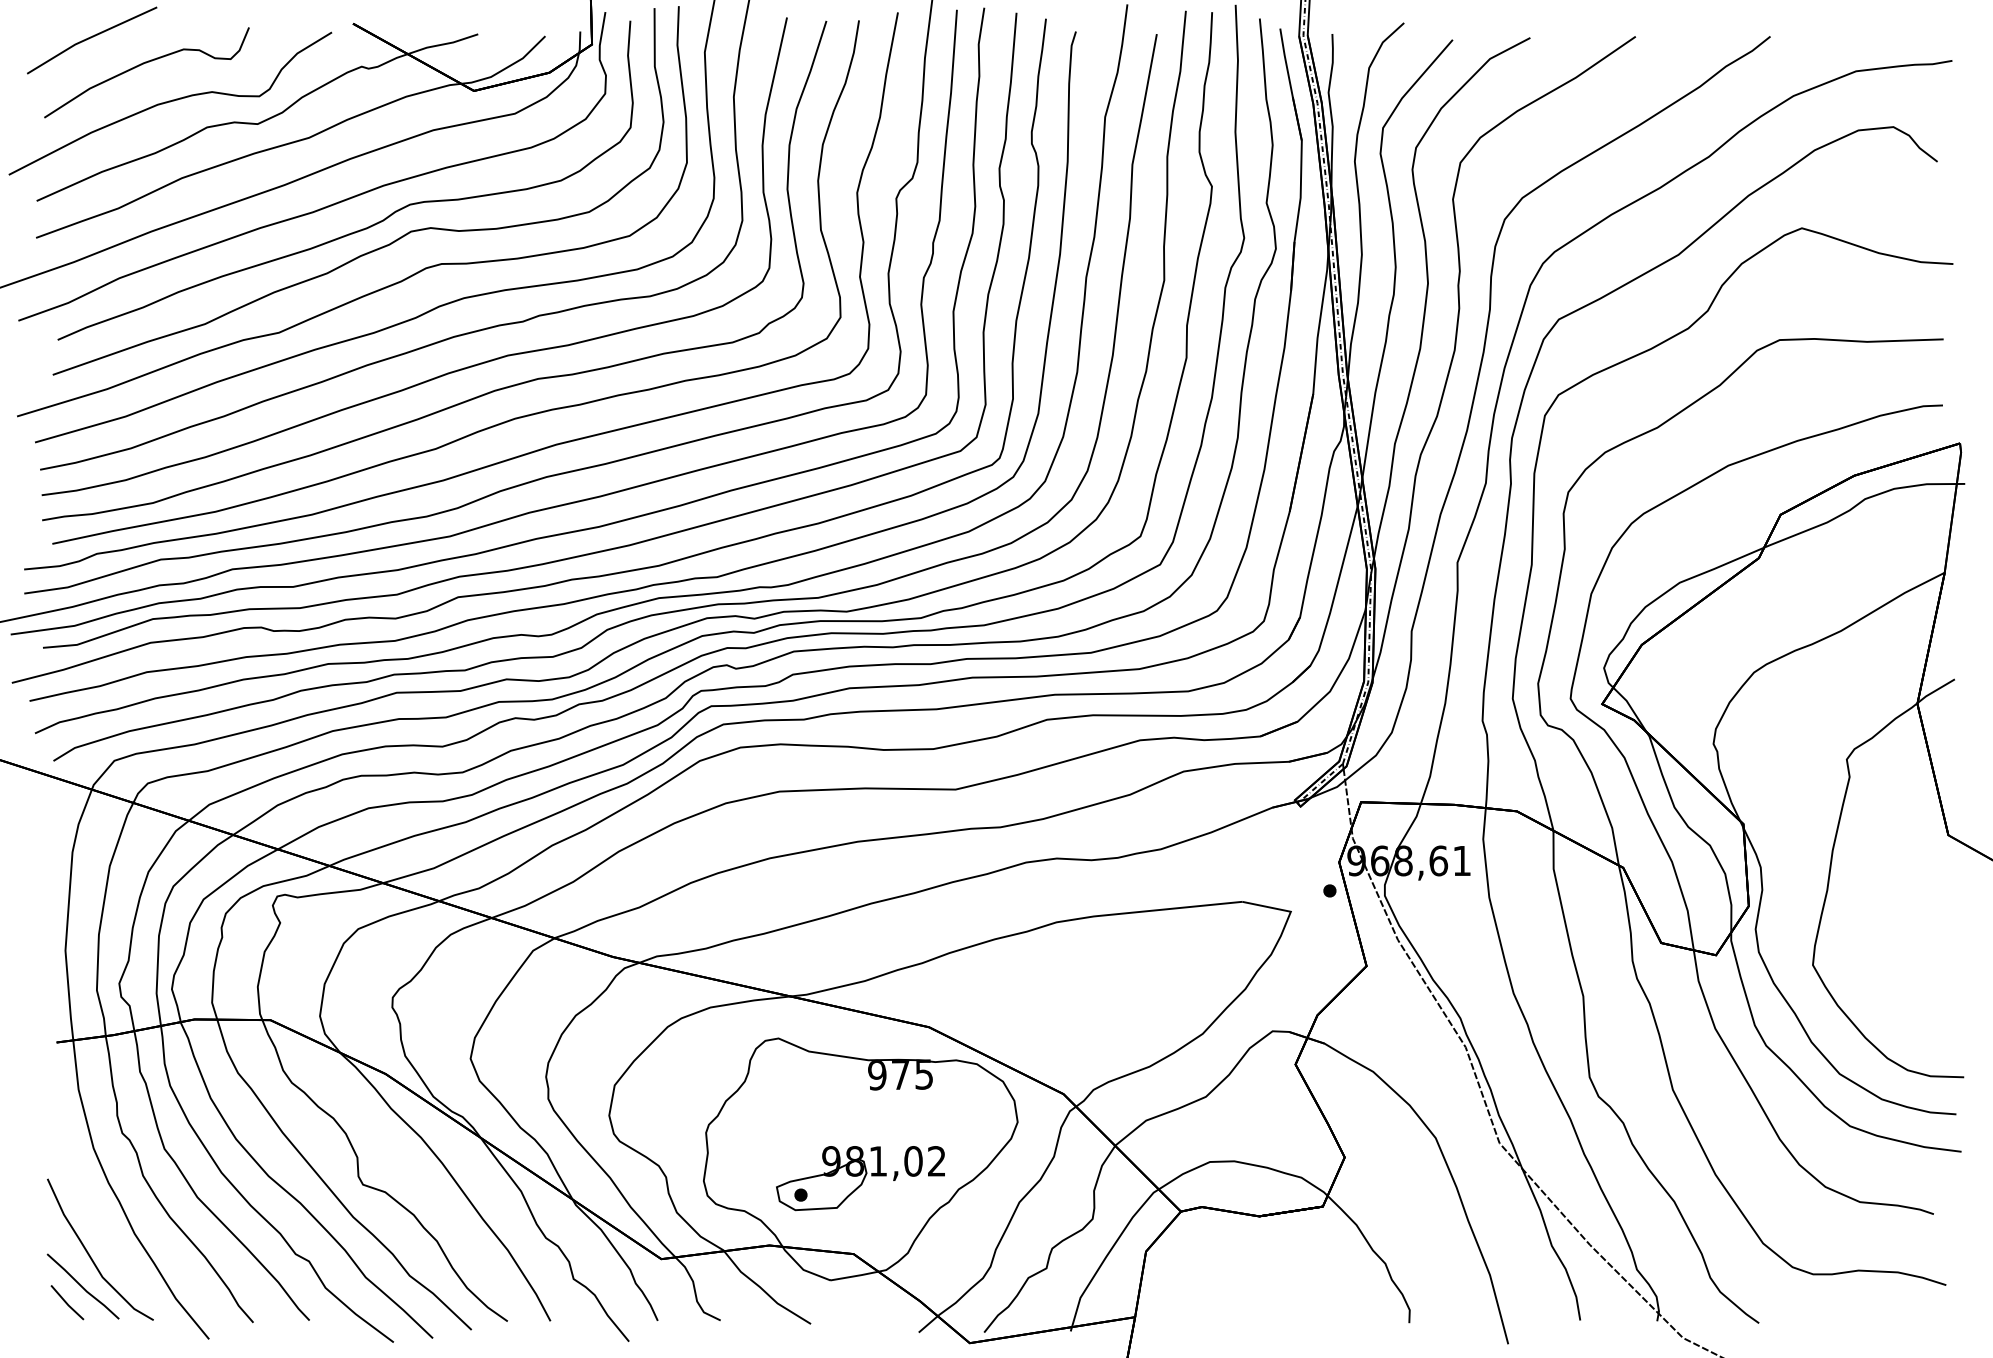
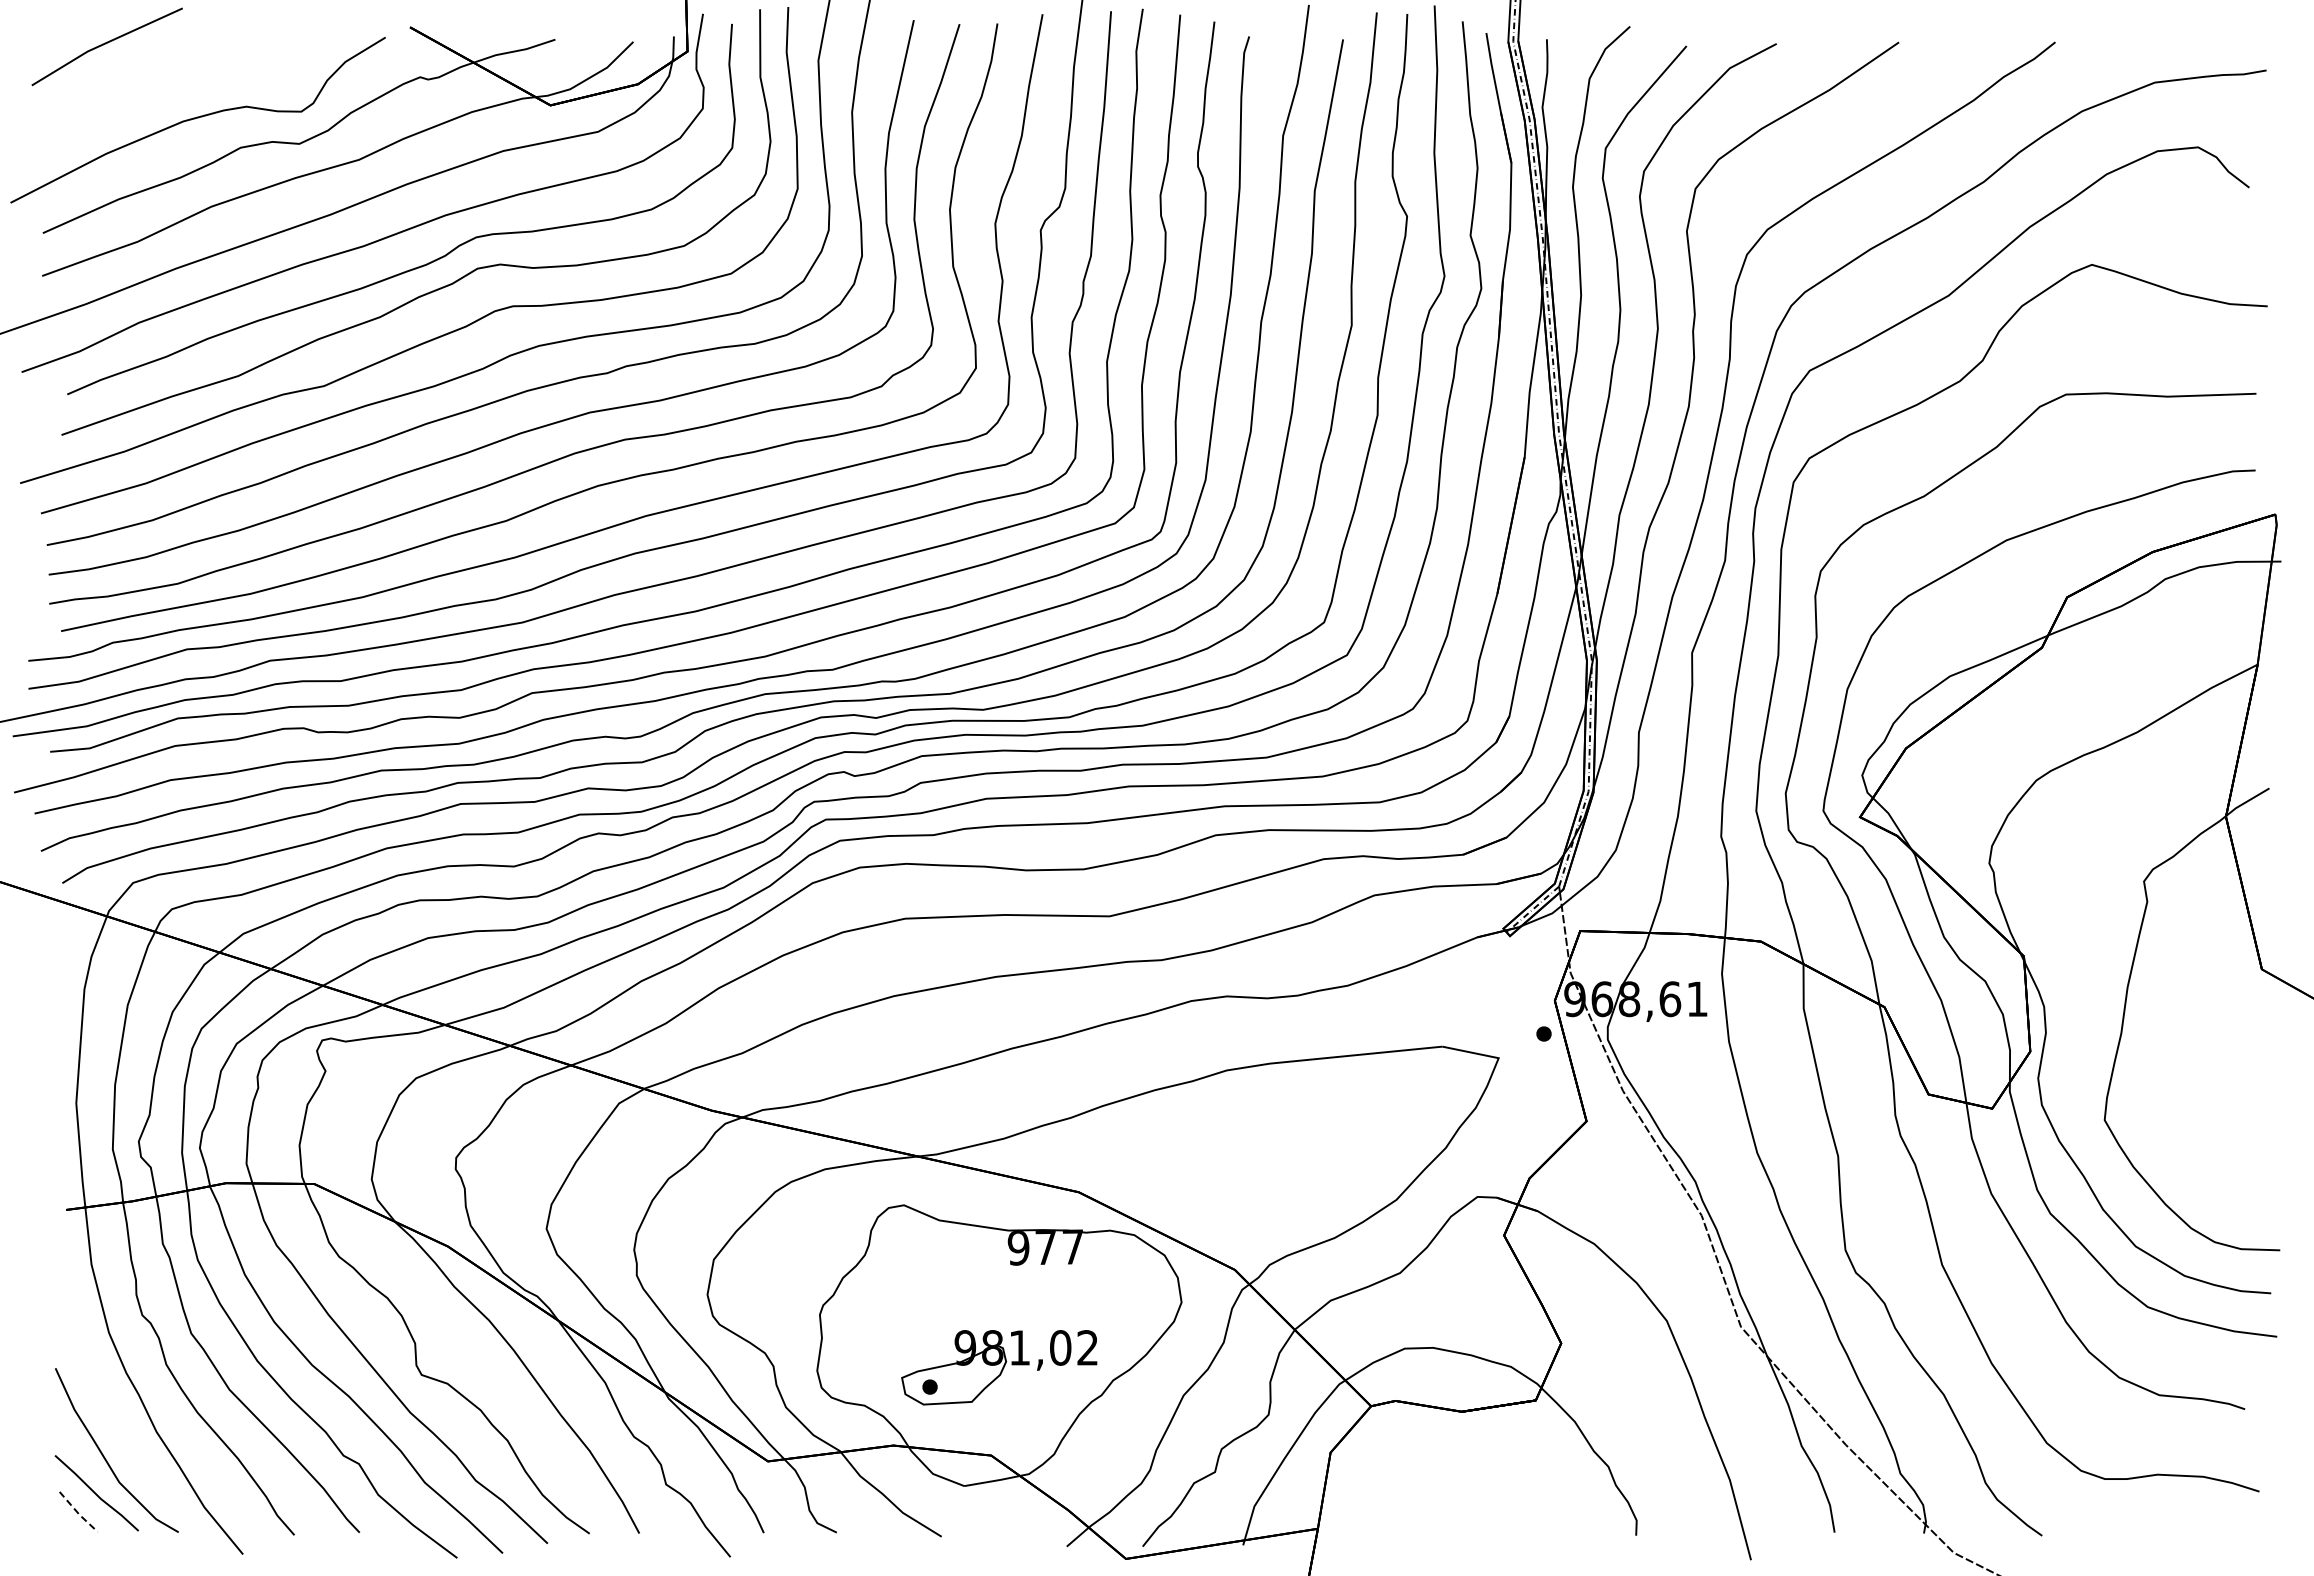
curve: (142, 65) -> (165, 75), removed
text: (923, 1073) -> (1072, 1246), 975 -> 977
line: (67, 1304) -> (78, 1513), solid -> dashed

